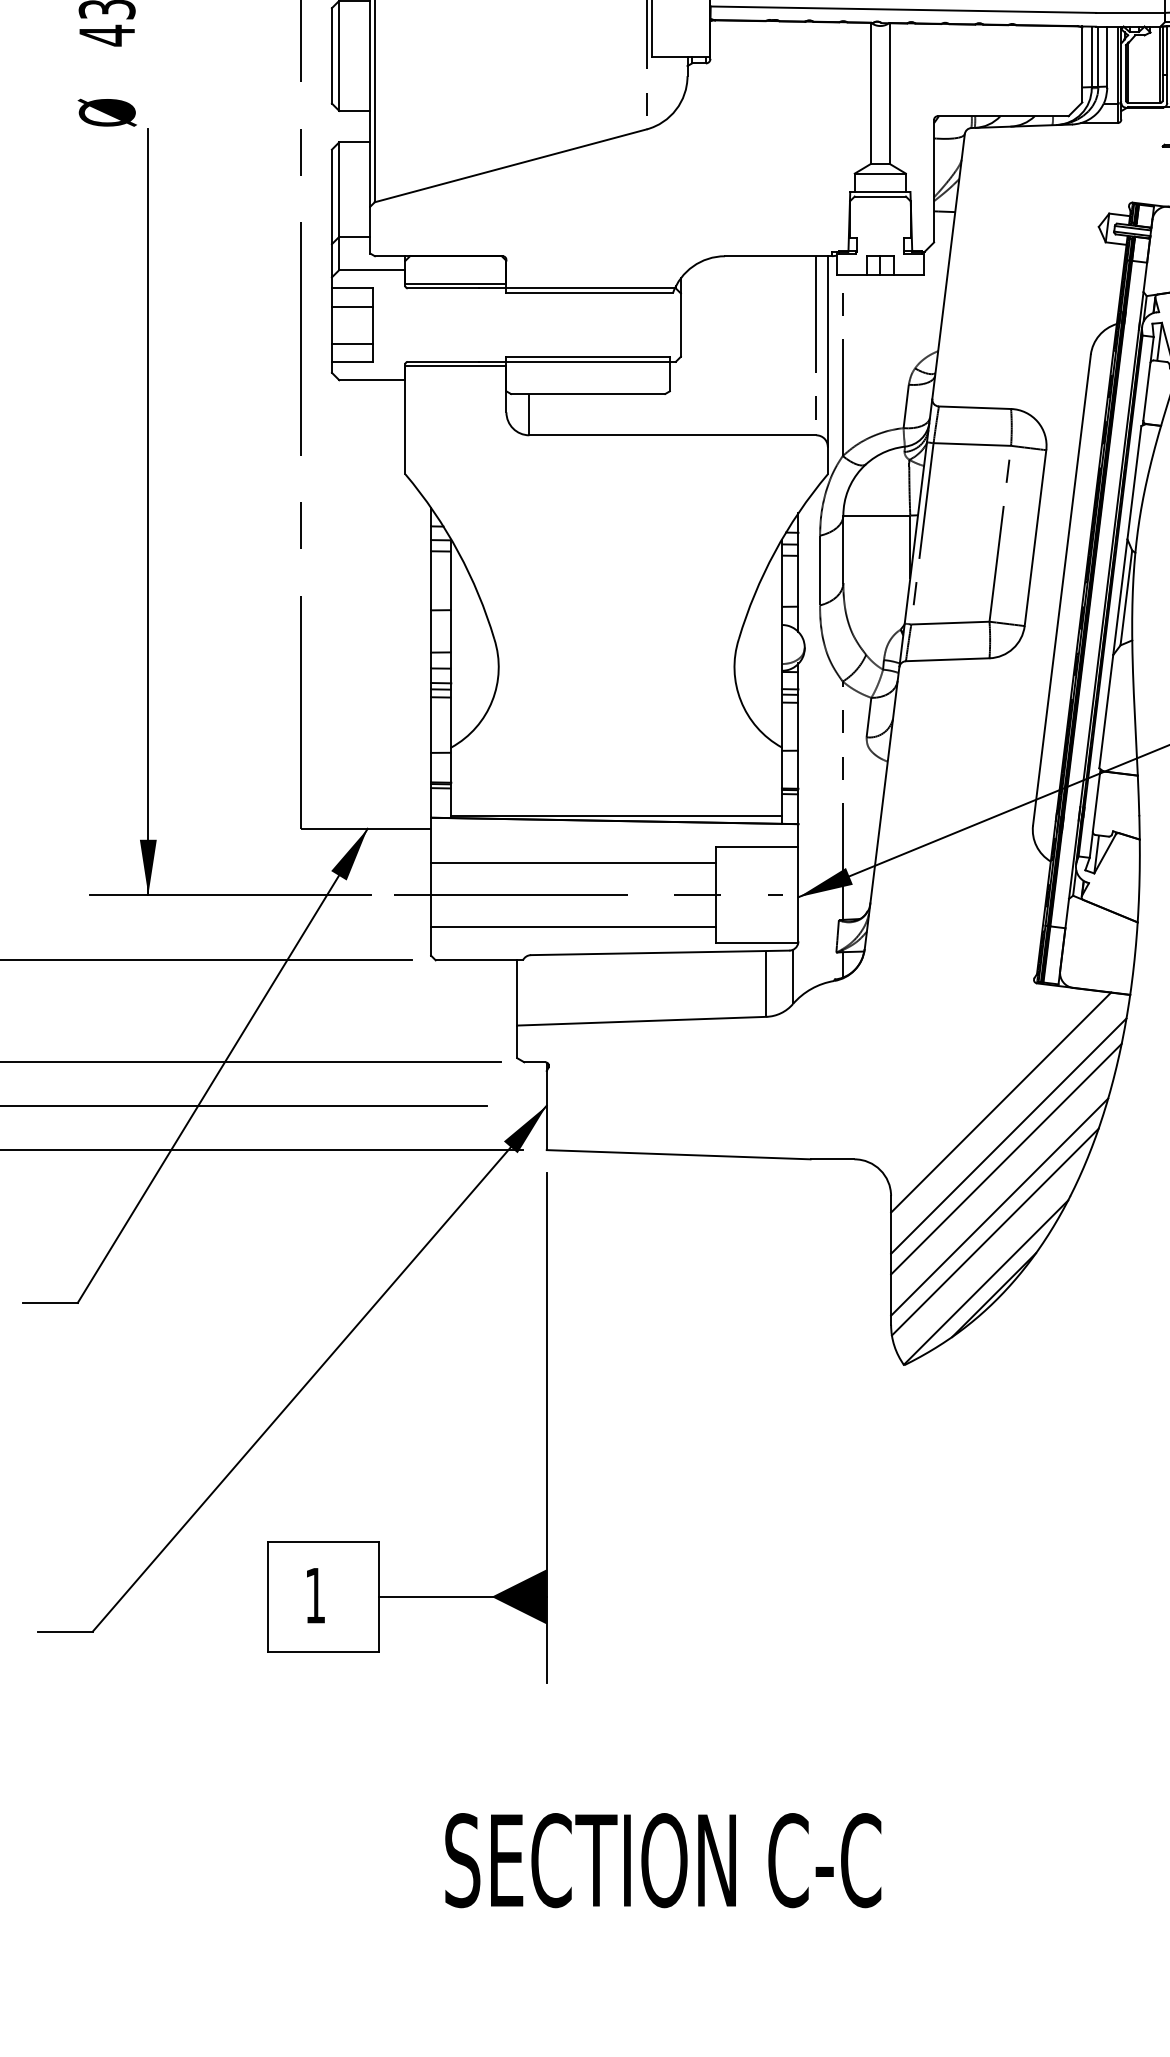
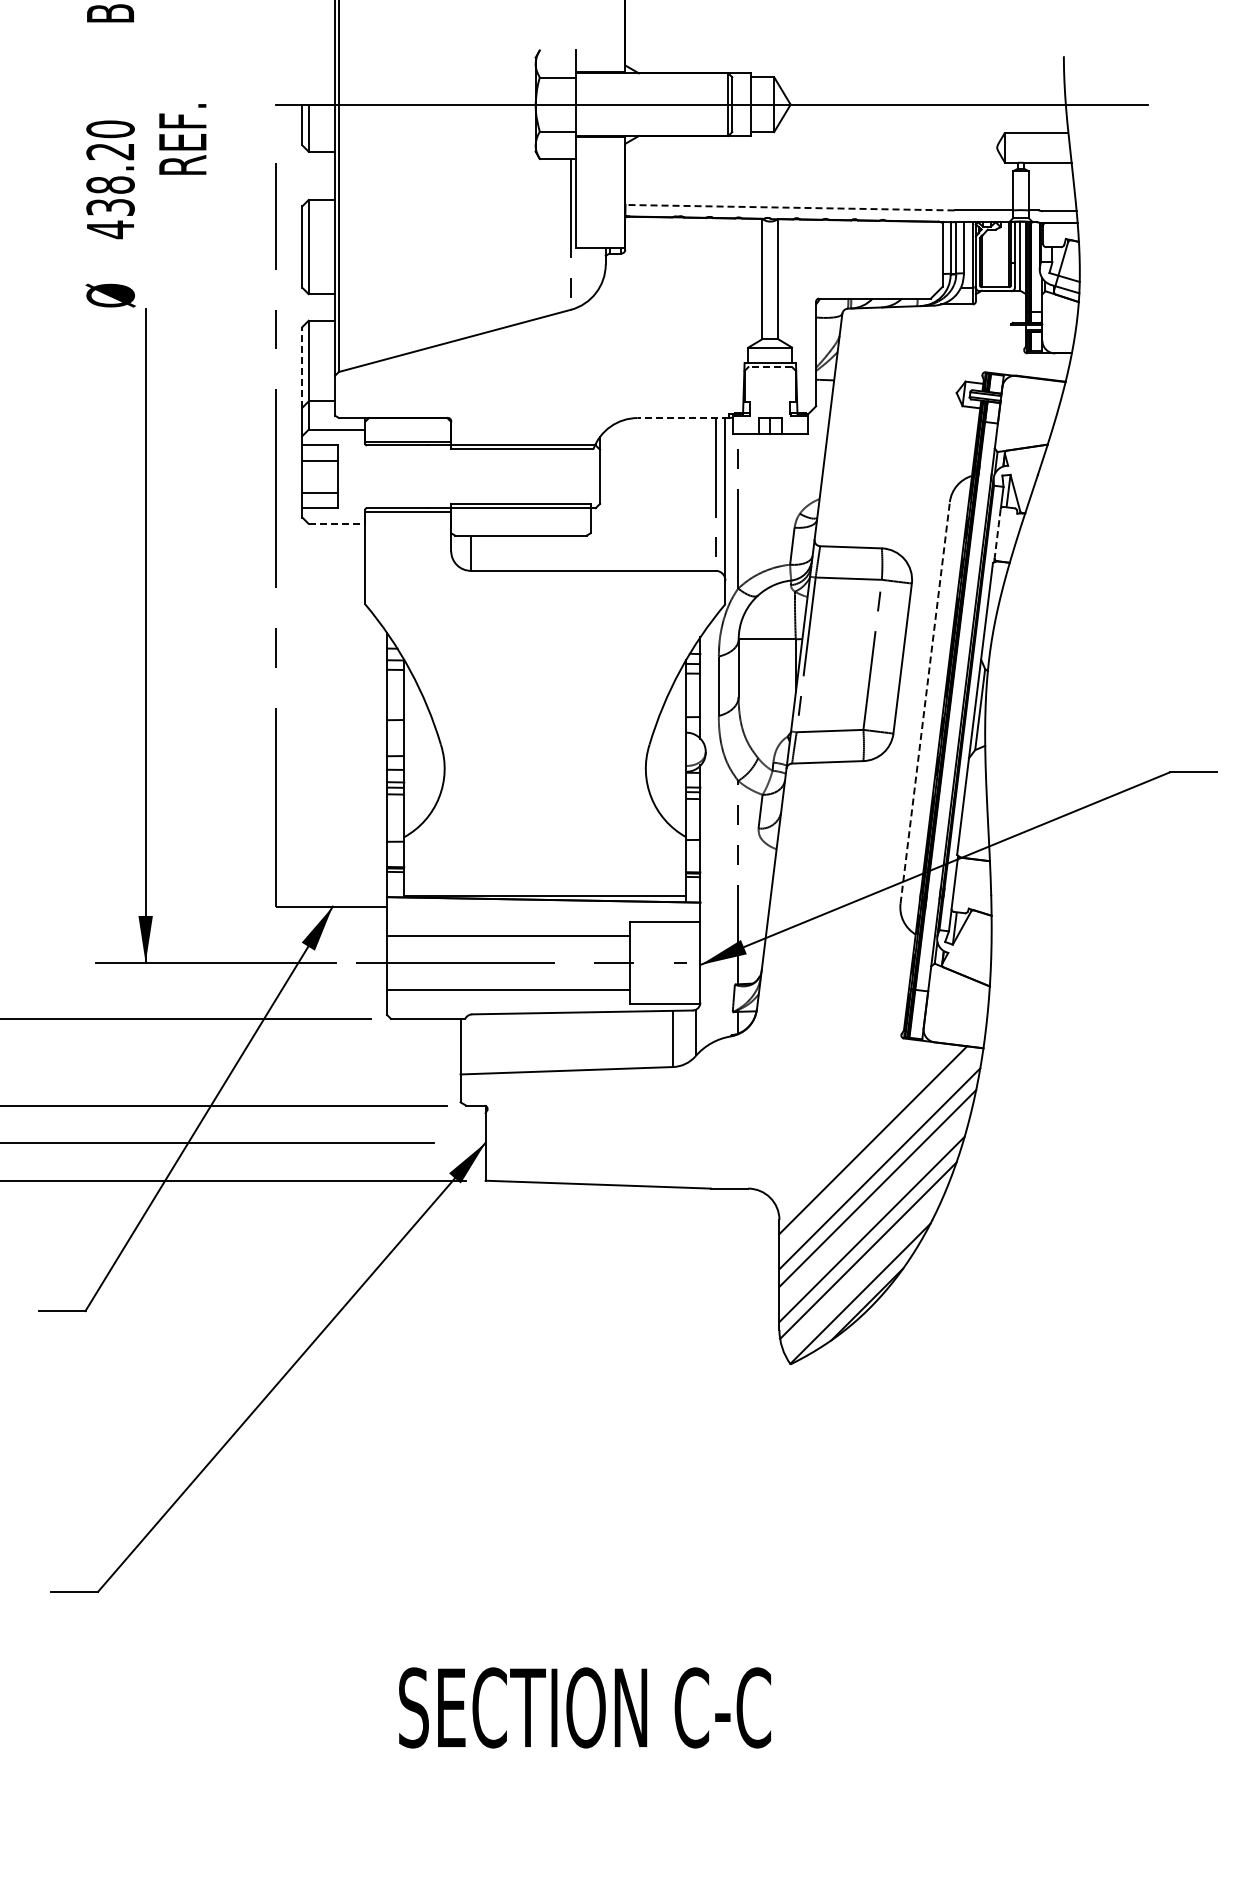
line: (904, 9) -> (790, 207), solid -> dashed
line: (332, 195) -> (302, 366), solid -> dashed
line: (880, 197) -> (770, 367), solid -> dashed
line: (778, 256) -> (683, 418), solid -> dashed
line: (373, 379) -> (337, 523), solid -> dashed
line: (1146, 392) -> (997, 534), solid -> dashed
line: (1062, 589) -> (925, 702), solid -> dashed
part: (378, 1541) -> (342, 1514), removed
text: (662, 1860) -> (584, 1707), moved

